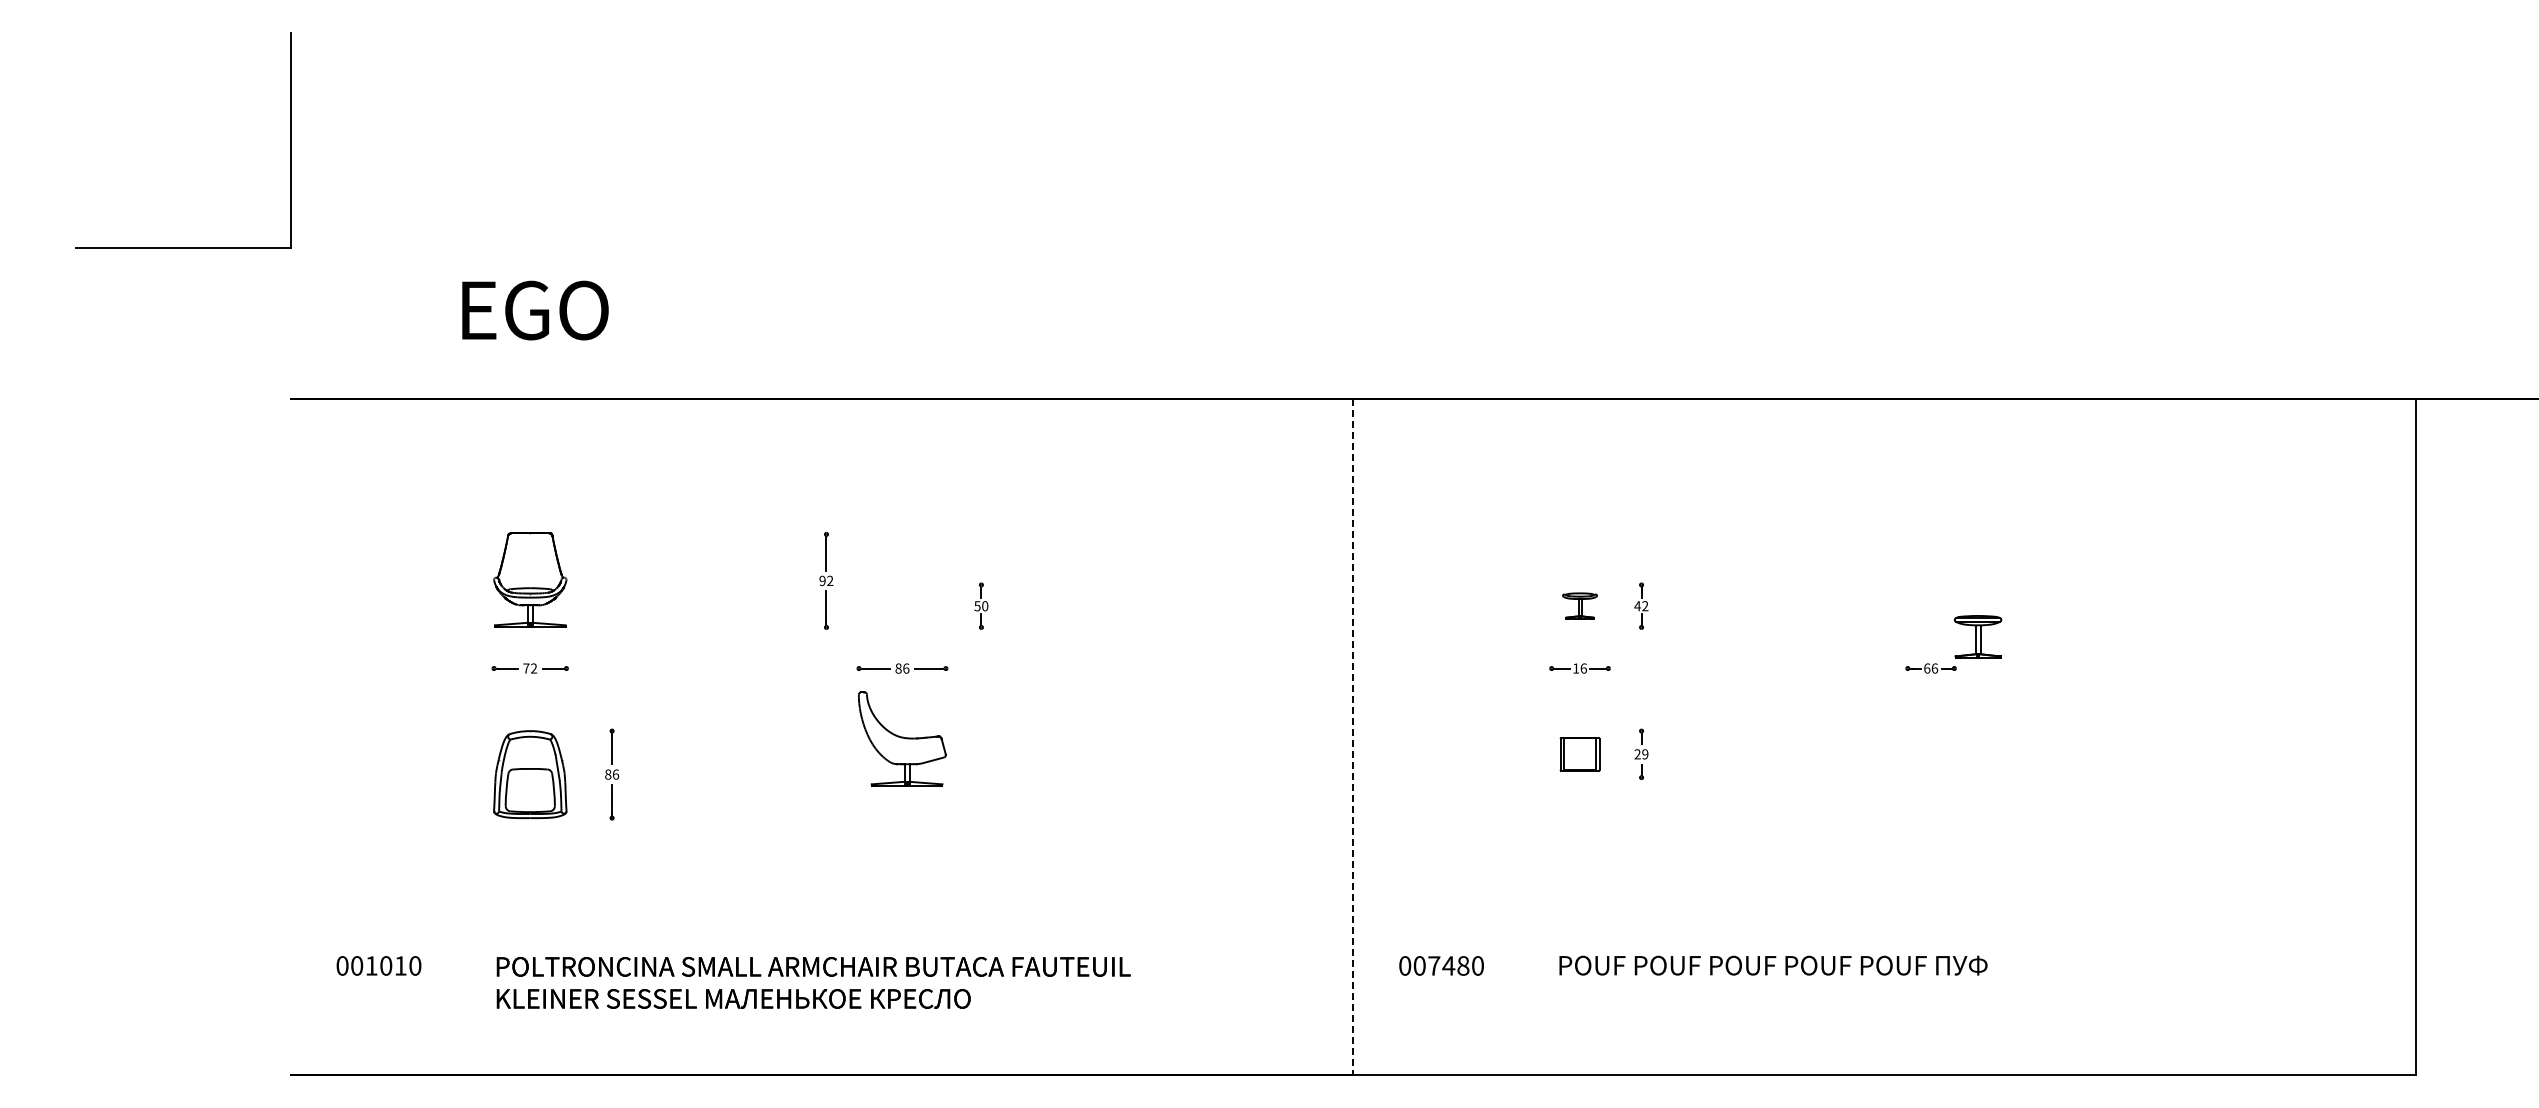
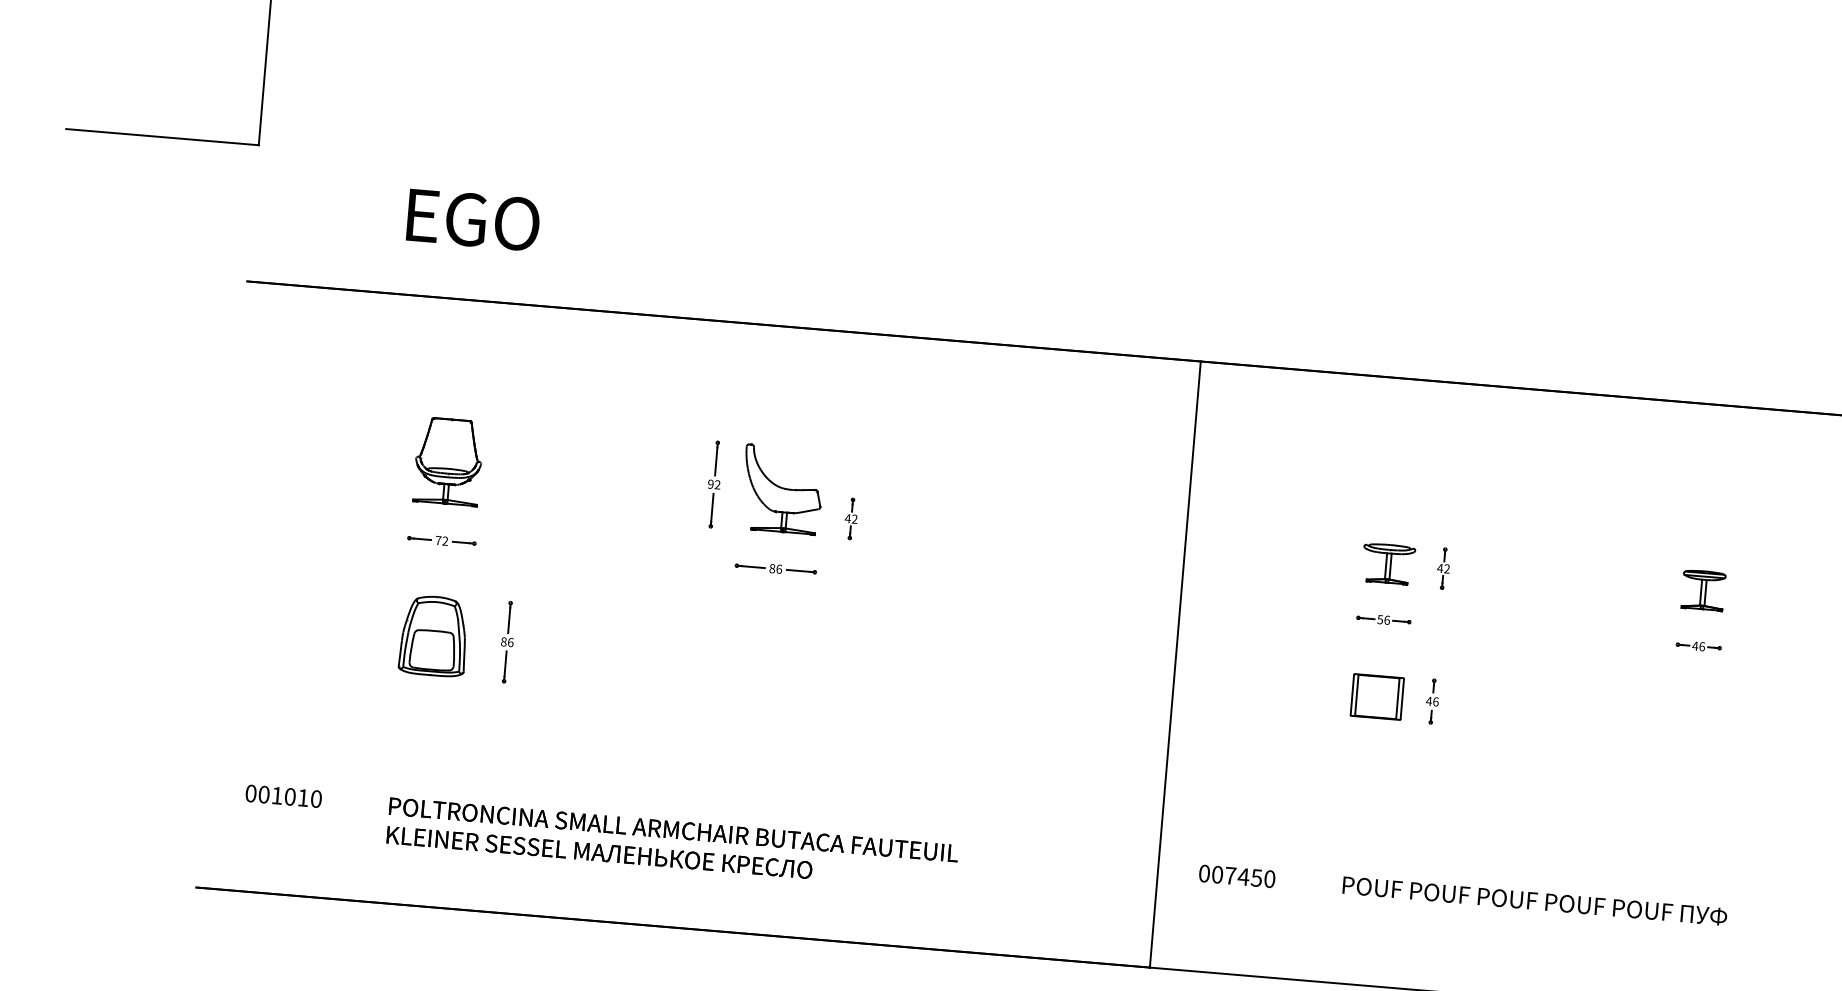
part: (1579, 605) -> (1388, 563), size x1.67
text: (981, 606) -> (851, 519), 50 -> 42
part: (1978, 636) -> (1703, 589), moved
text: (1576, 668) -> (1380, 619), 16 -> 56
text: (1926, 668) -> (1694, 646), 66 -> 46
line: (1353, 737) -> (1175, 664), dashed -> solid
part: (902, 738) -> (782, 489), moved
part: (1579, 754) -> (1376, 697), size x1.43
text: (1641, 754) -> (1432, 701), 29 -> 46
text: (1463, 965) -> (1256, 877), 007480 -> 007450

